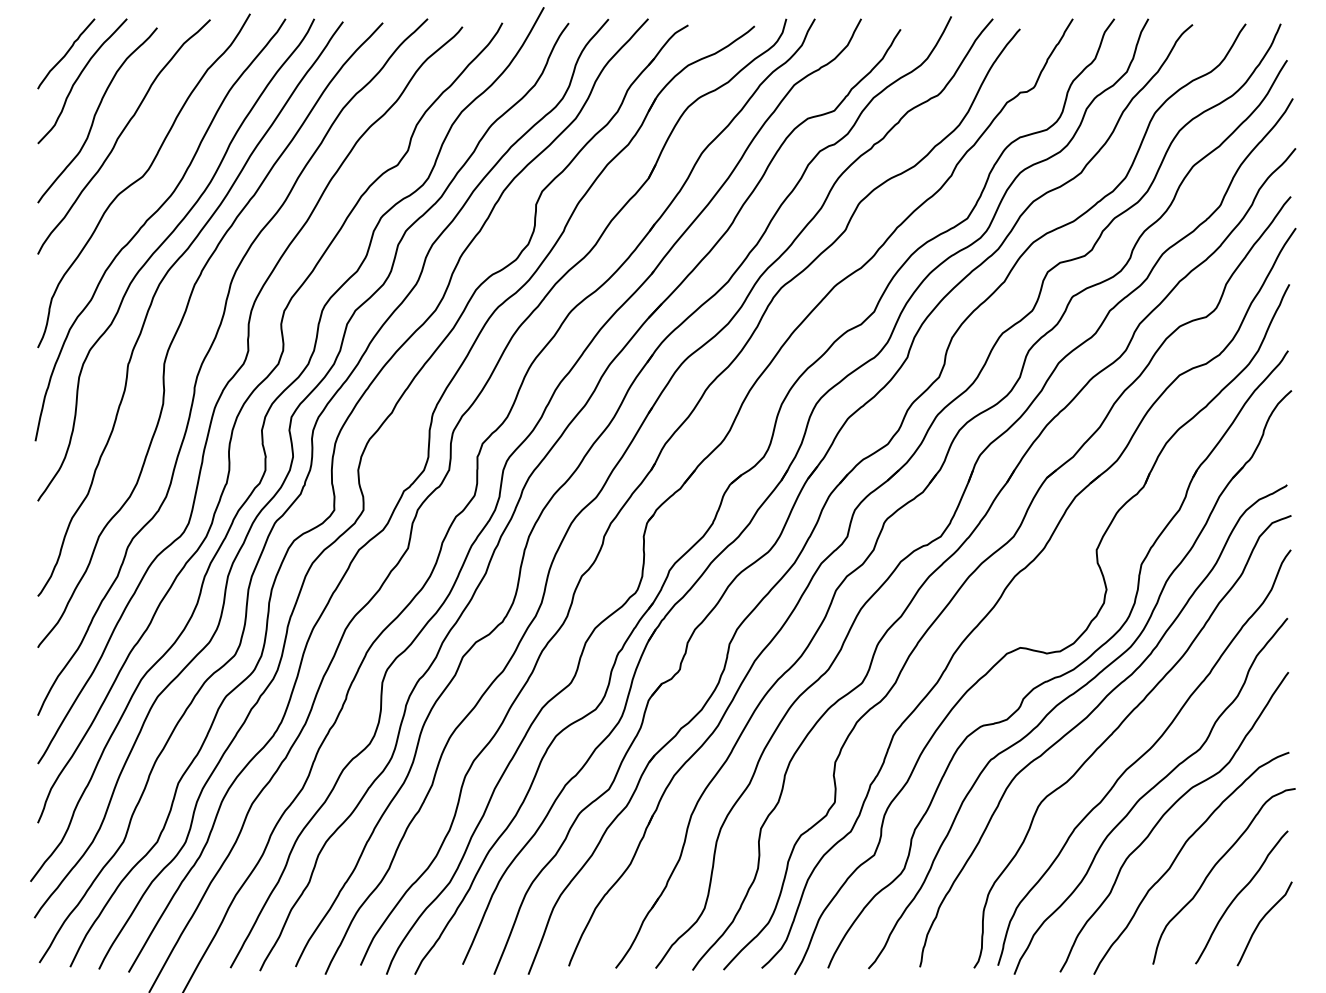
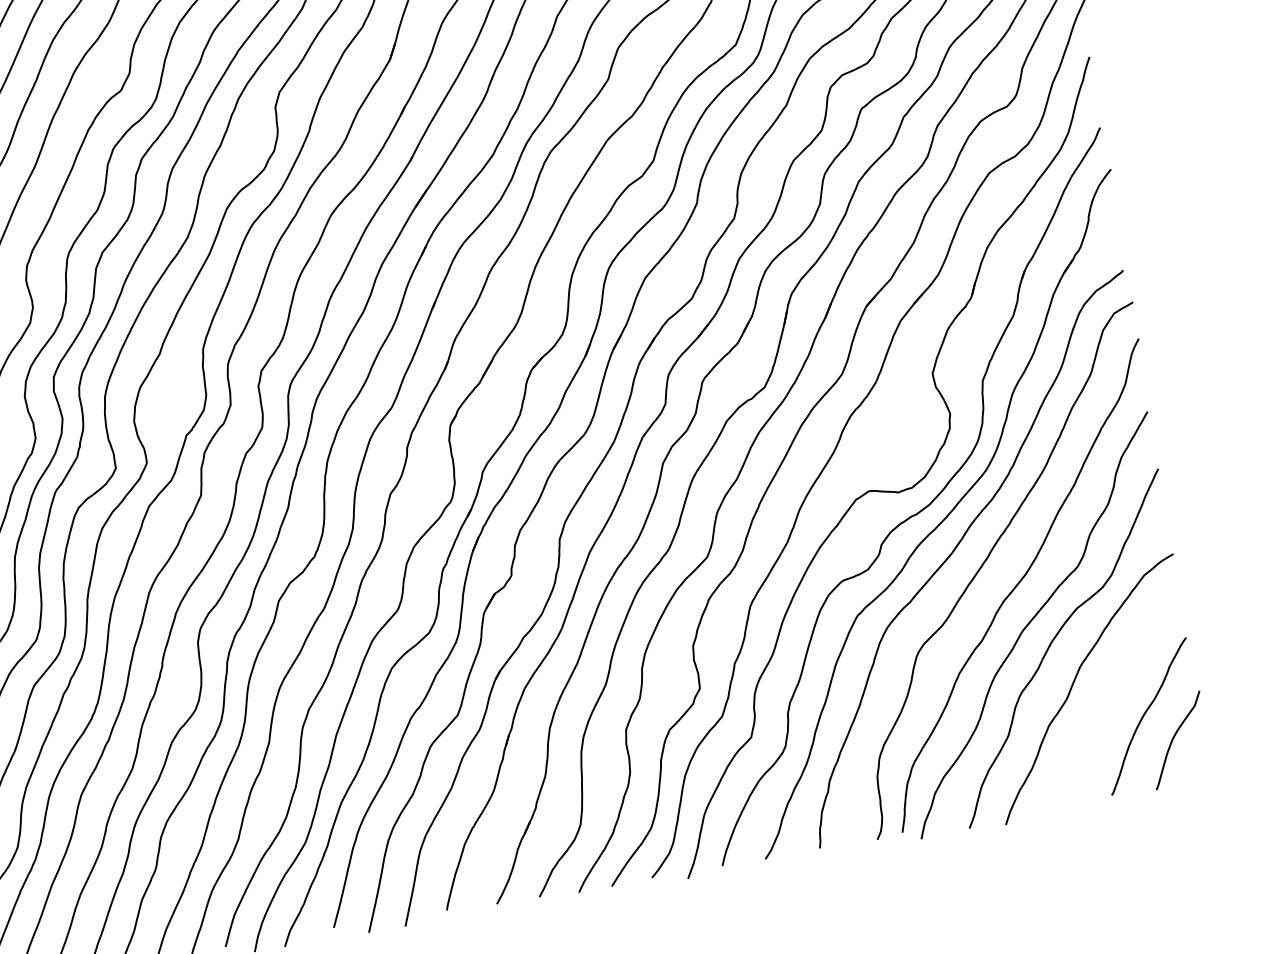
curve: (1213, 869) -> (1113, 691), removed

